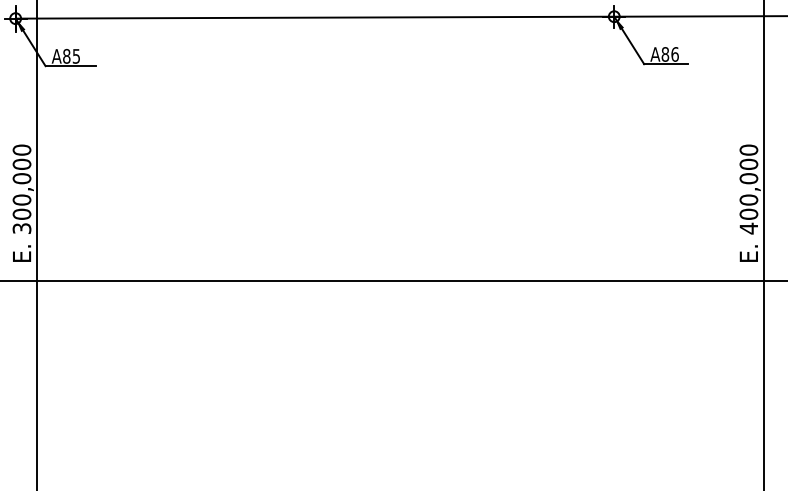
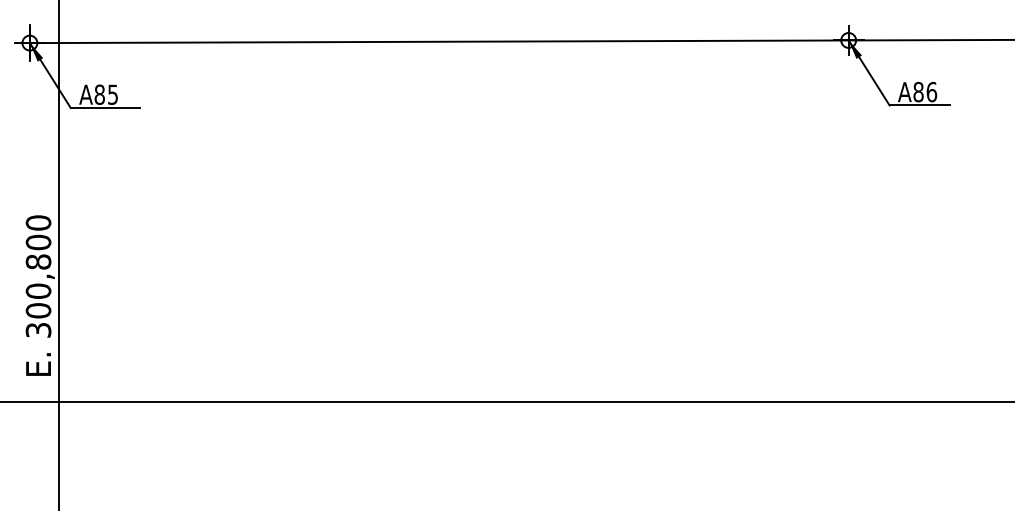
text: (22, 178) -> (39, 261), 300,000 -> 300,800

